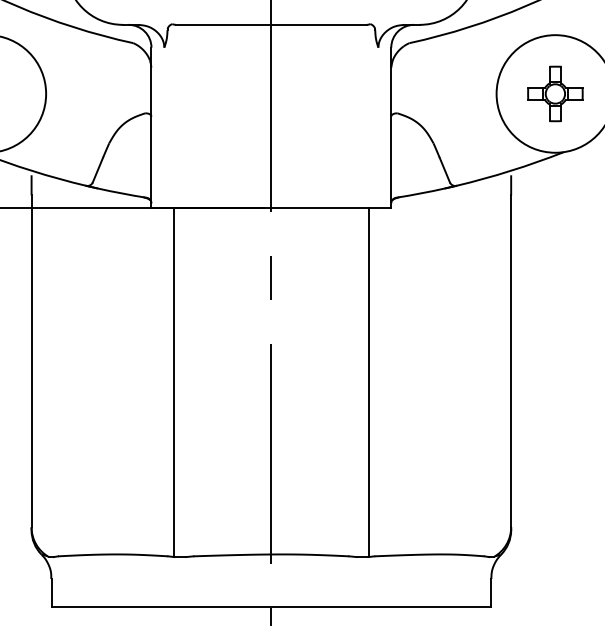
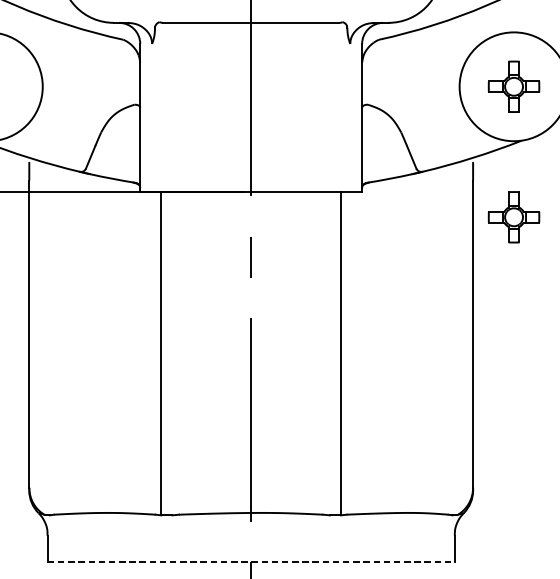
part: (555, 234) -> (514, 216), added
line: (271, 607) -> (251, 562), solid -> dashed

